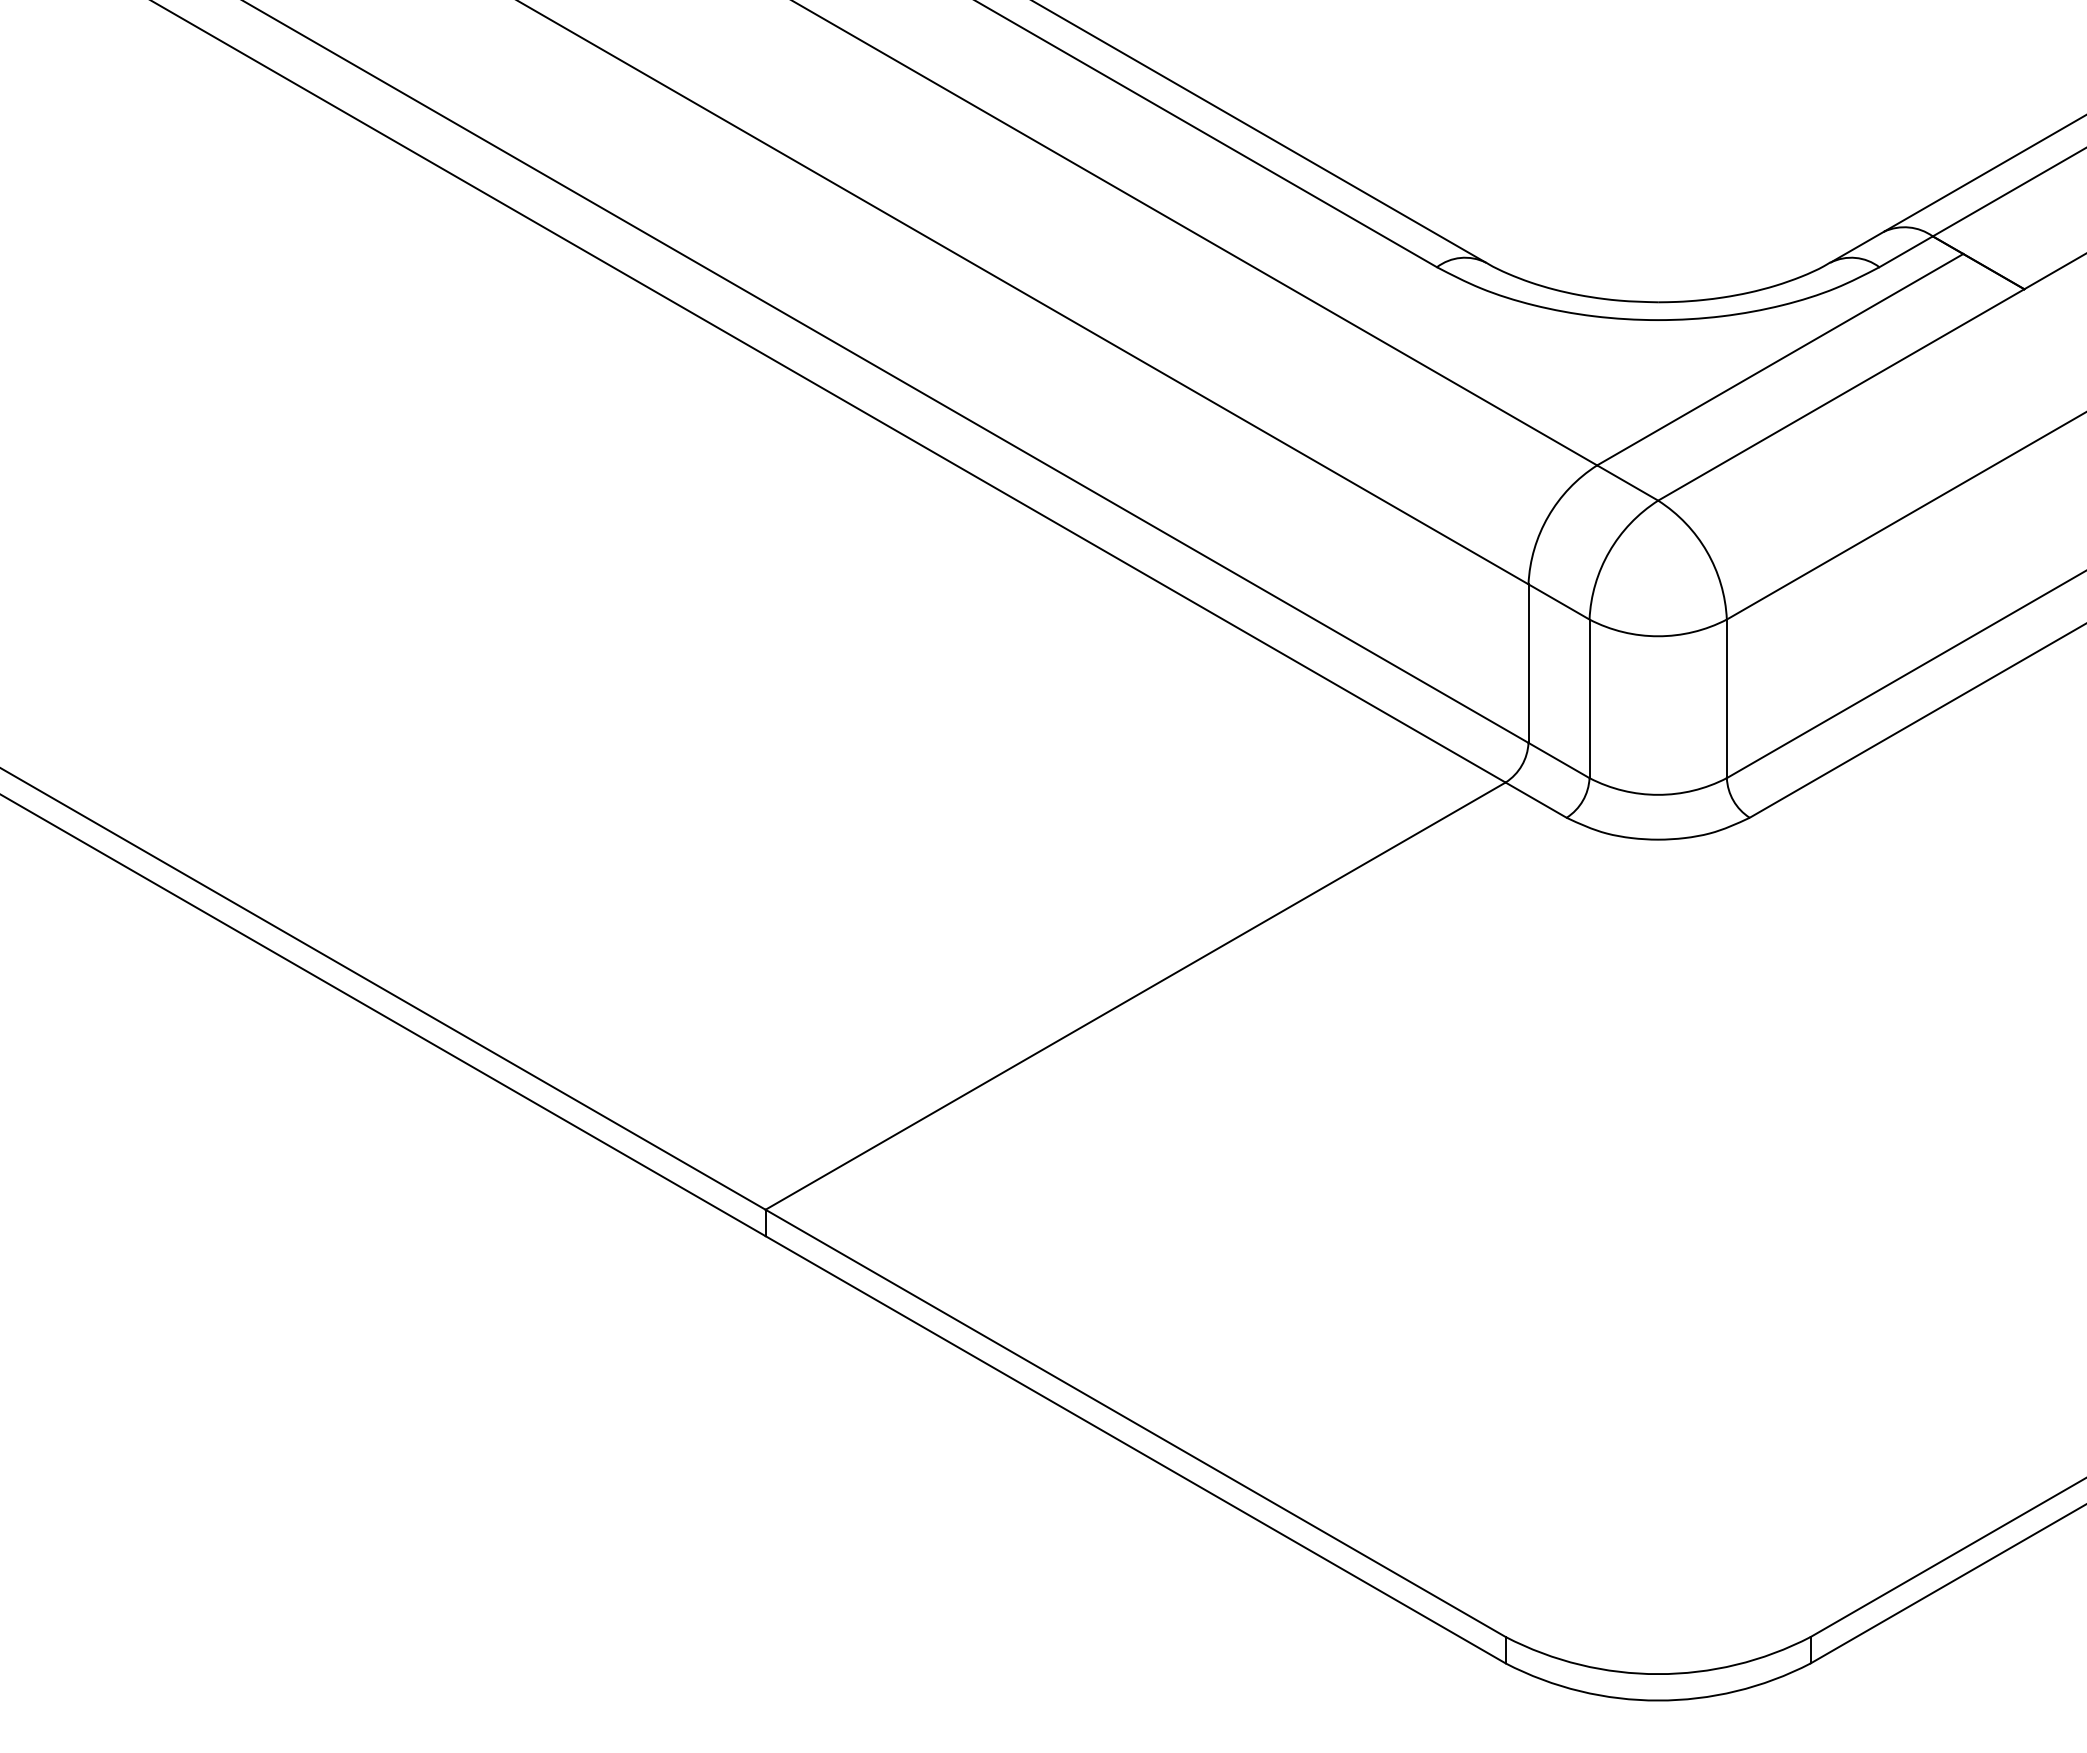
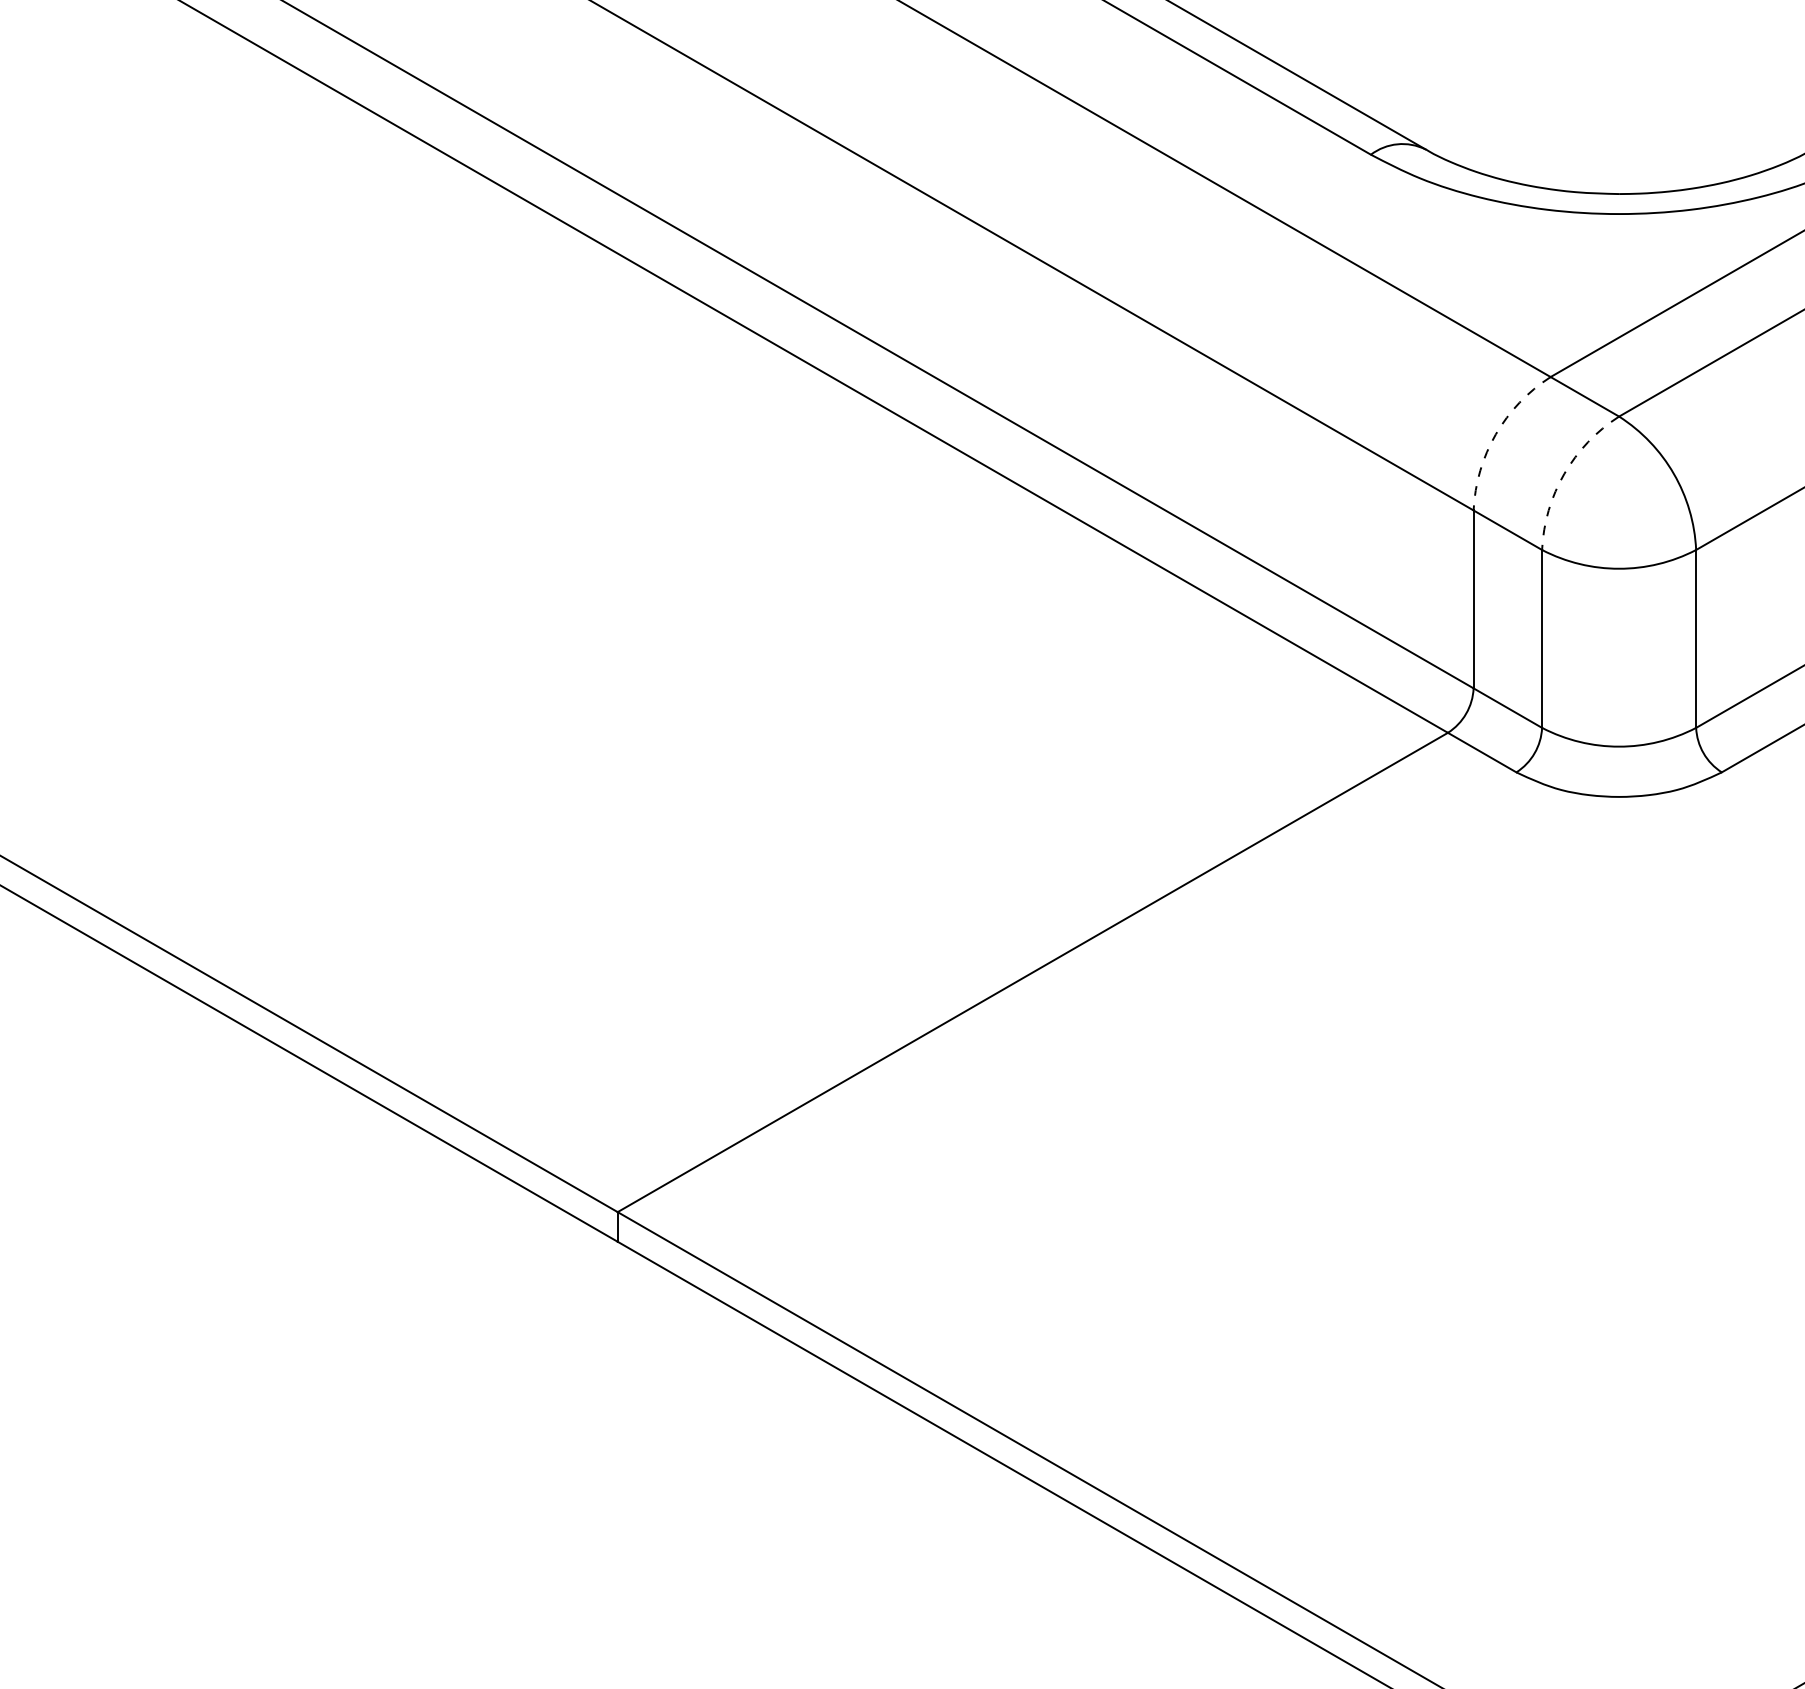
arc: (1548, 516) -> (1496, 434), solid -> dashed
arc: (1609, 551) -> (1564, 473), solid -> dashed

